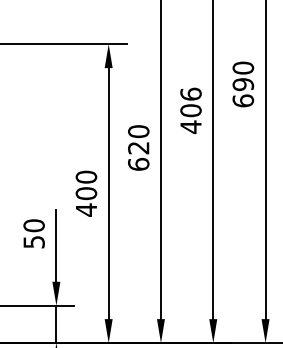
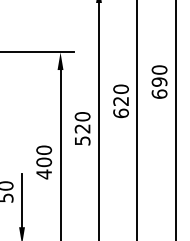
text: (190, 110) -> (120, 101), 406 -> 620
text: (138, 163) -> (82, 140), 620 -> 520

